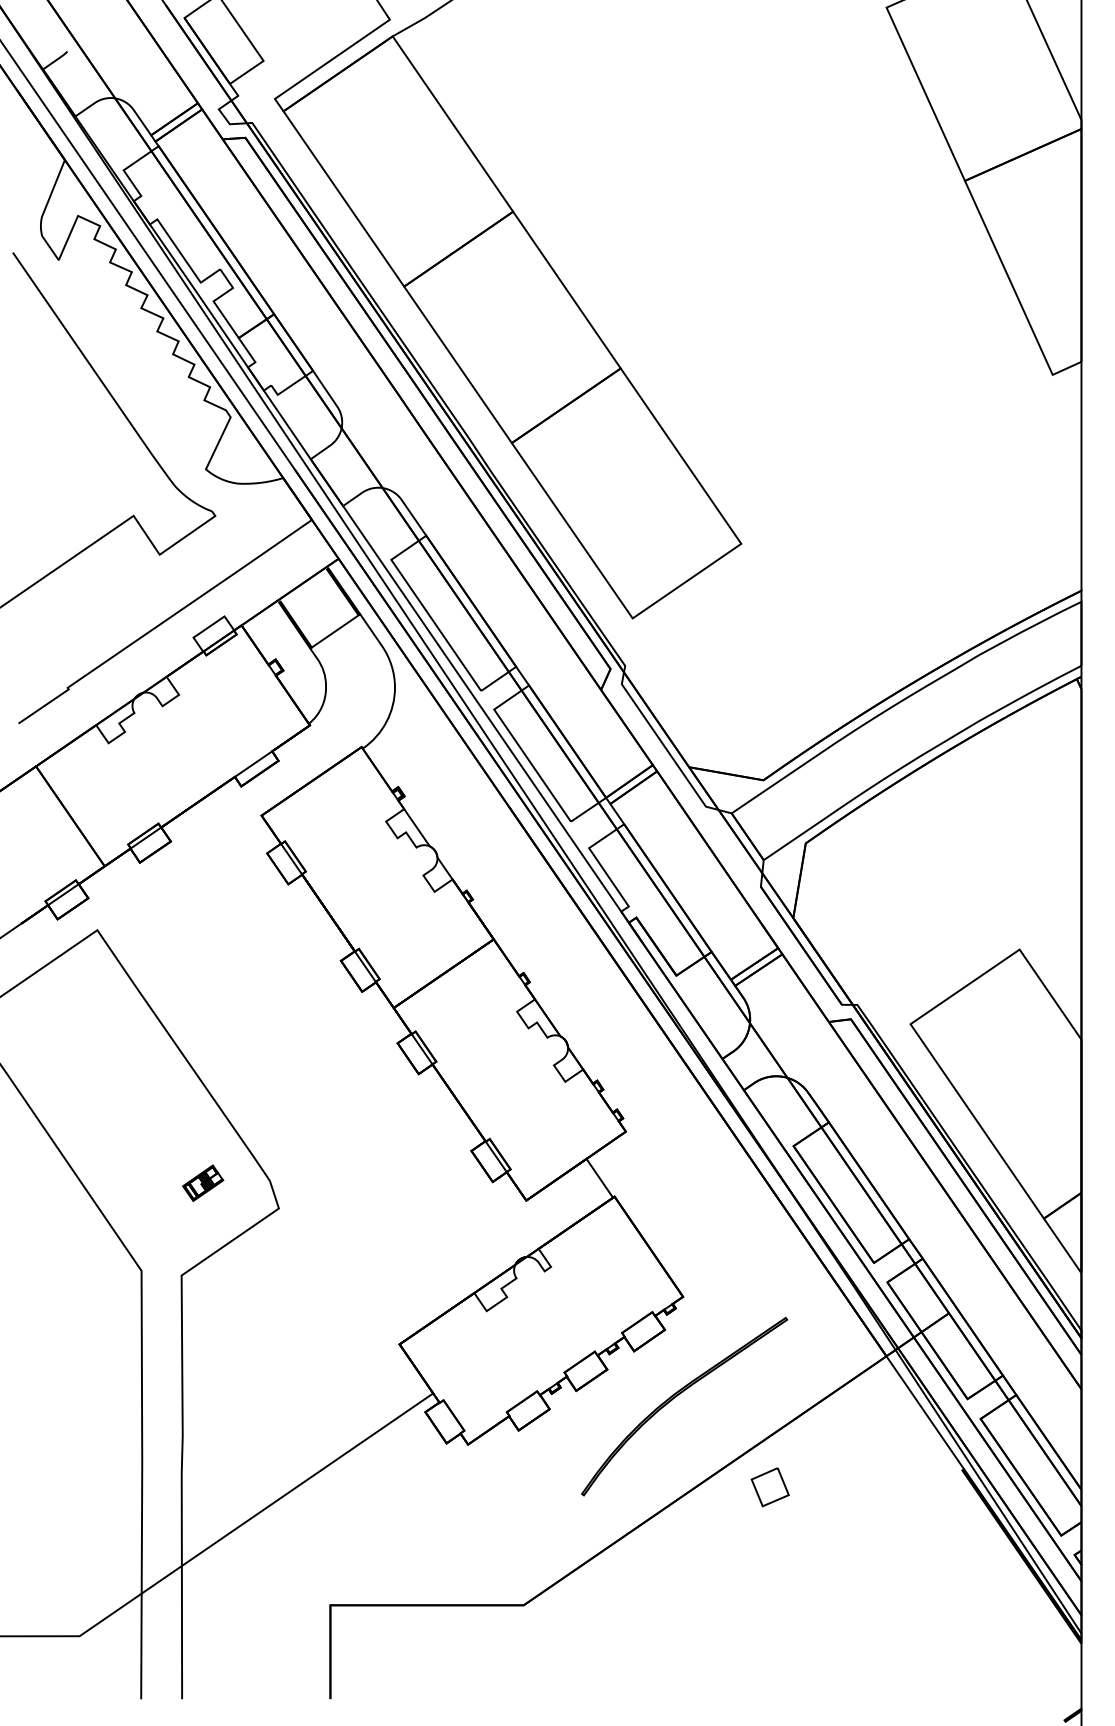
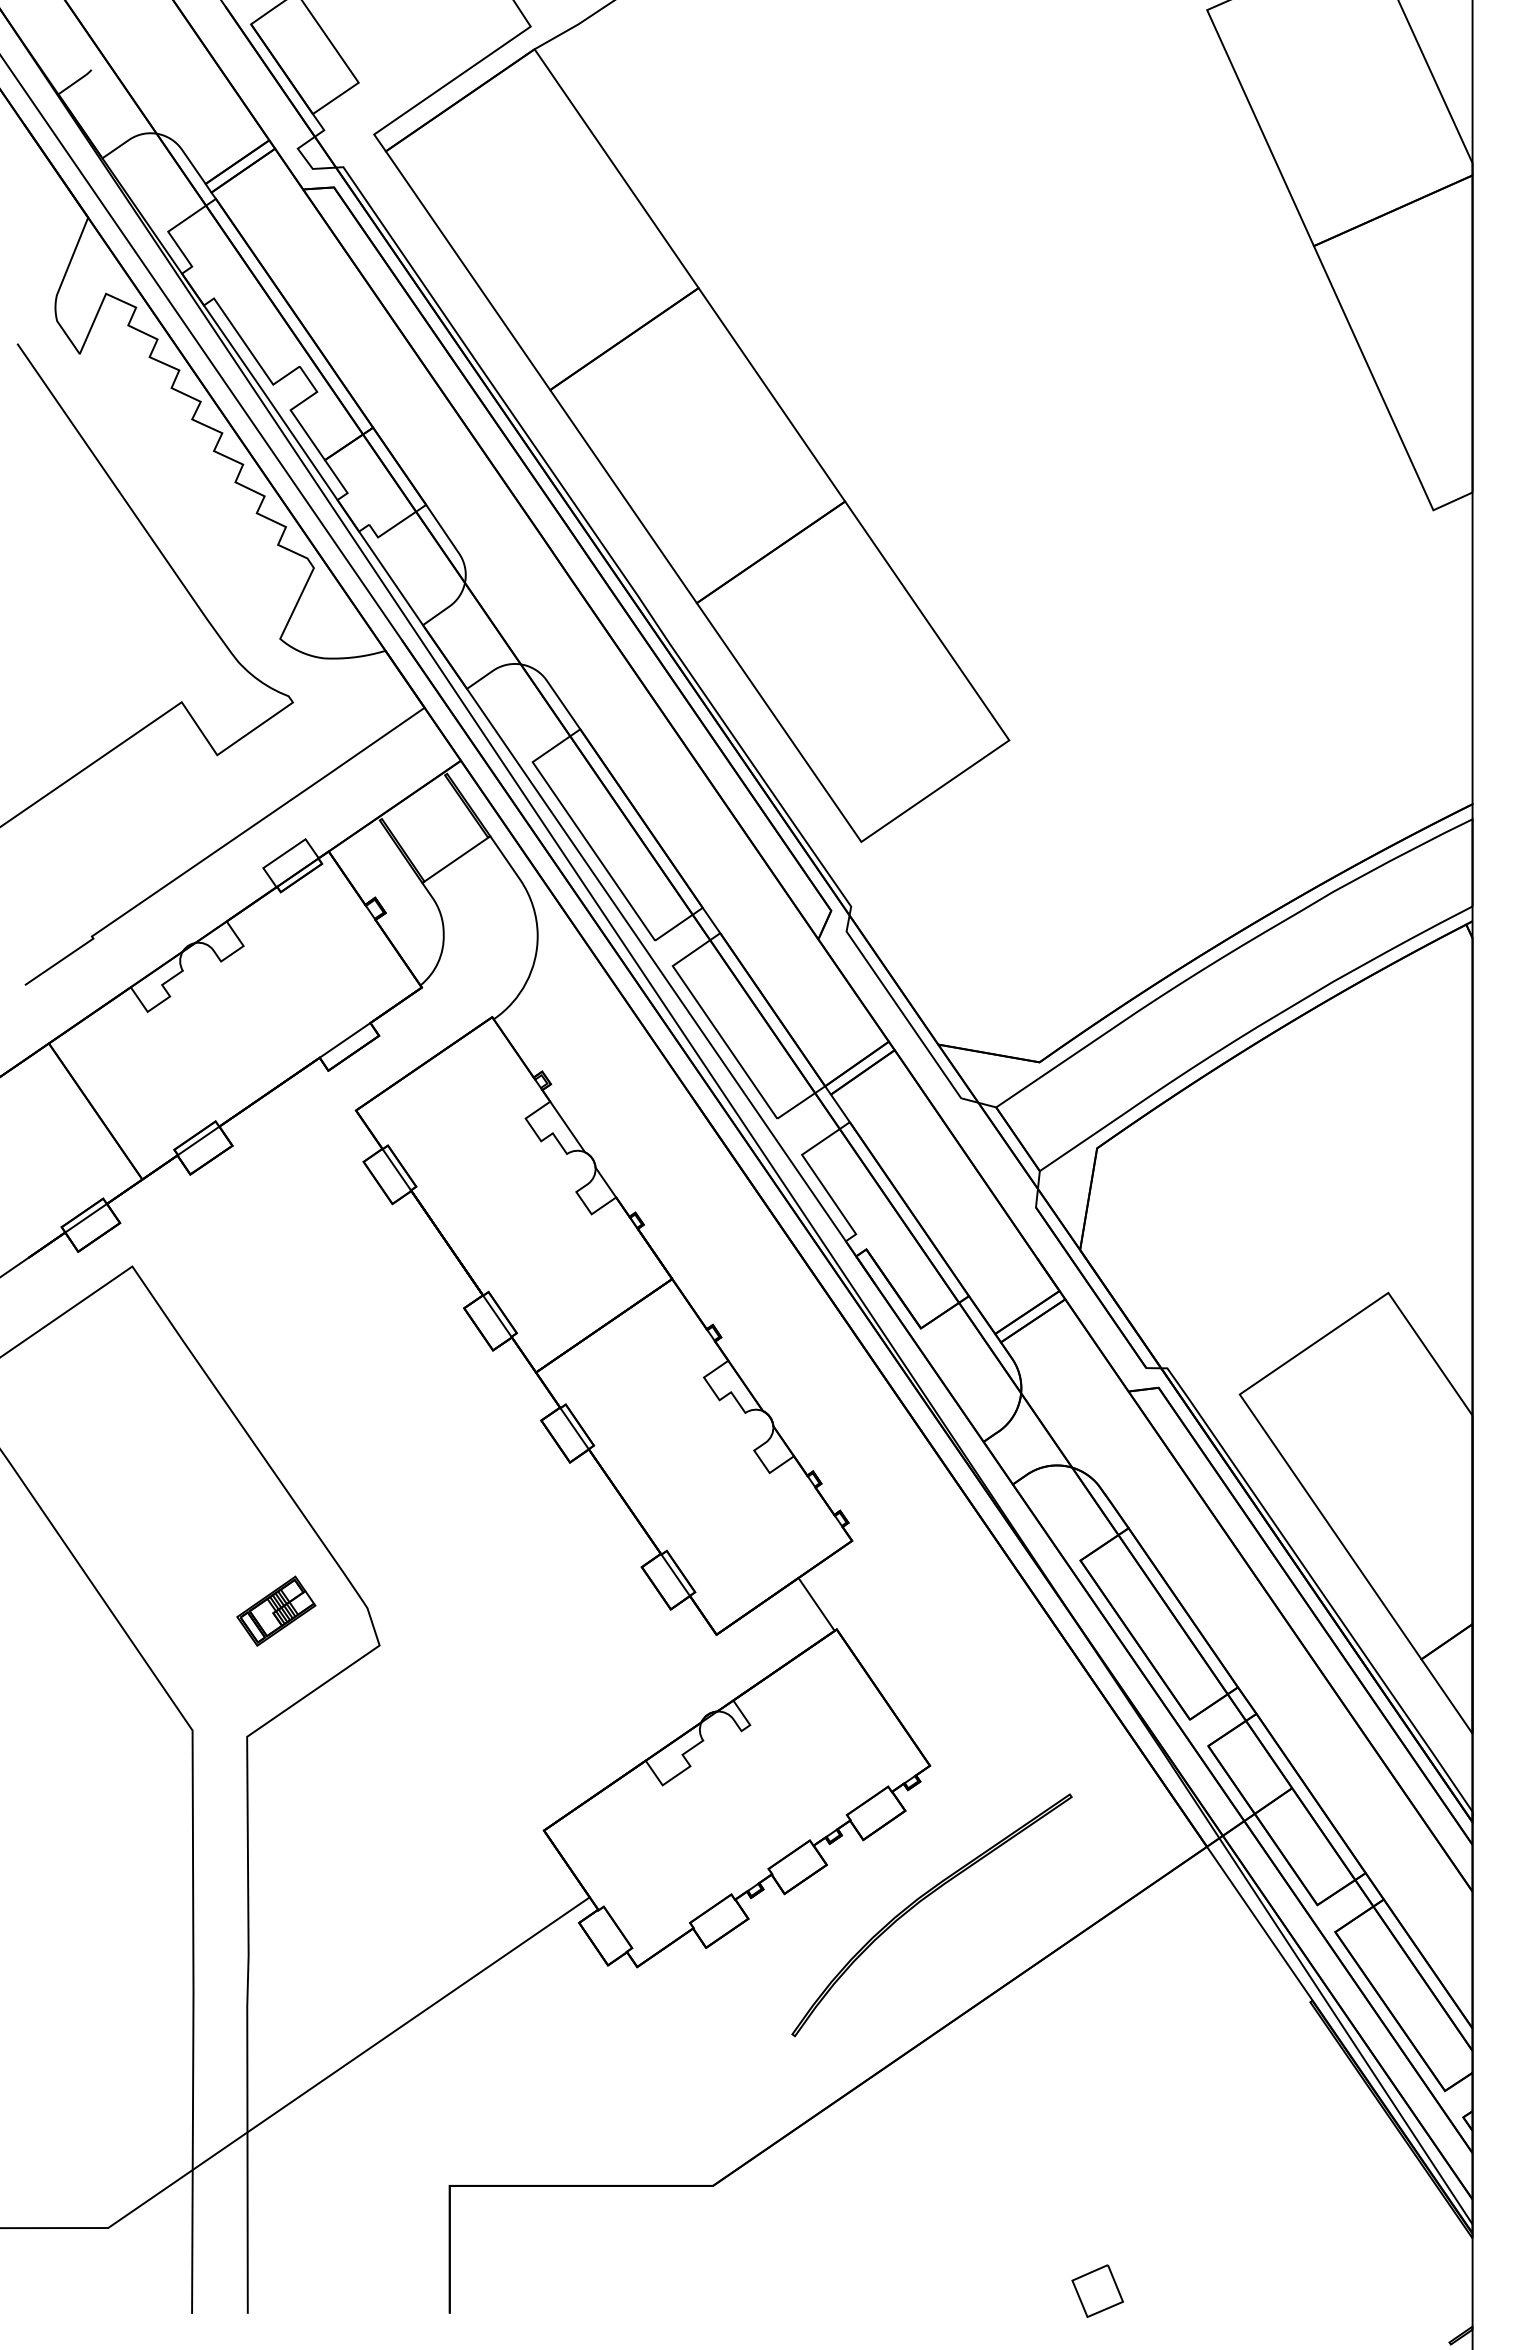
part: (203, 1182) -> (276, 1610), size x1.43
part: (770, 1487) -> (1097, 2291), moved

